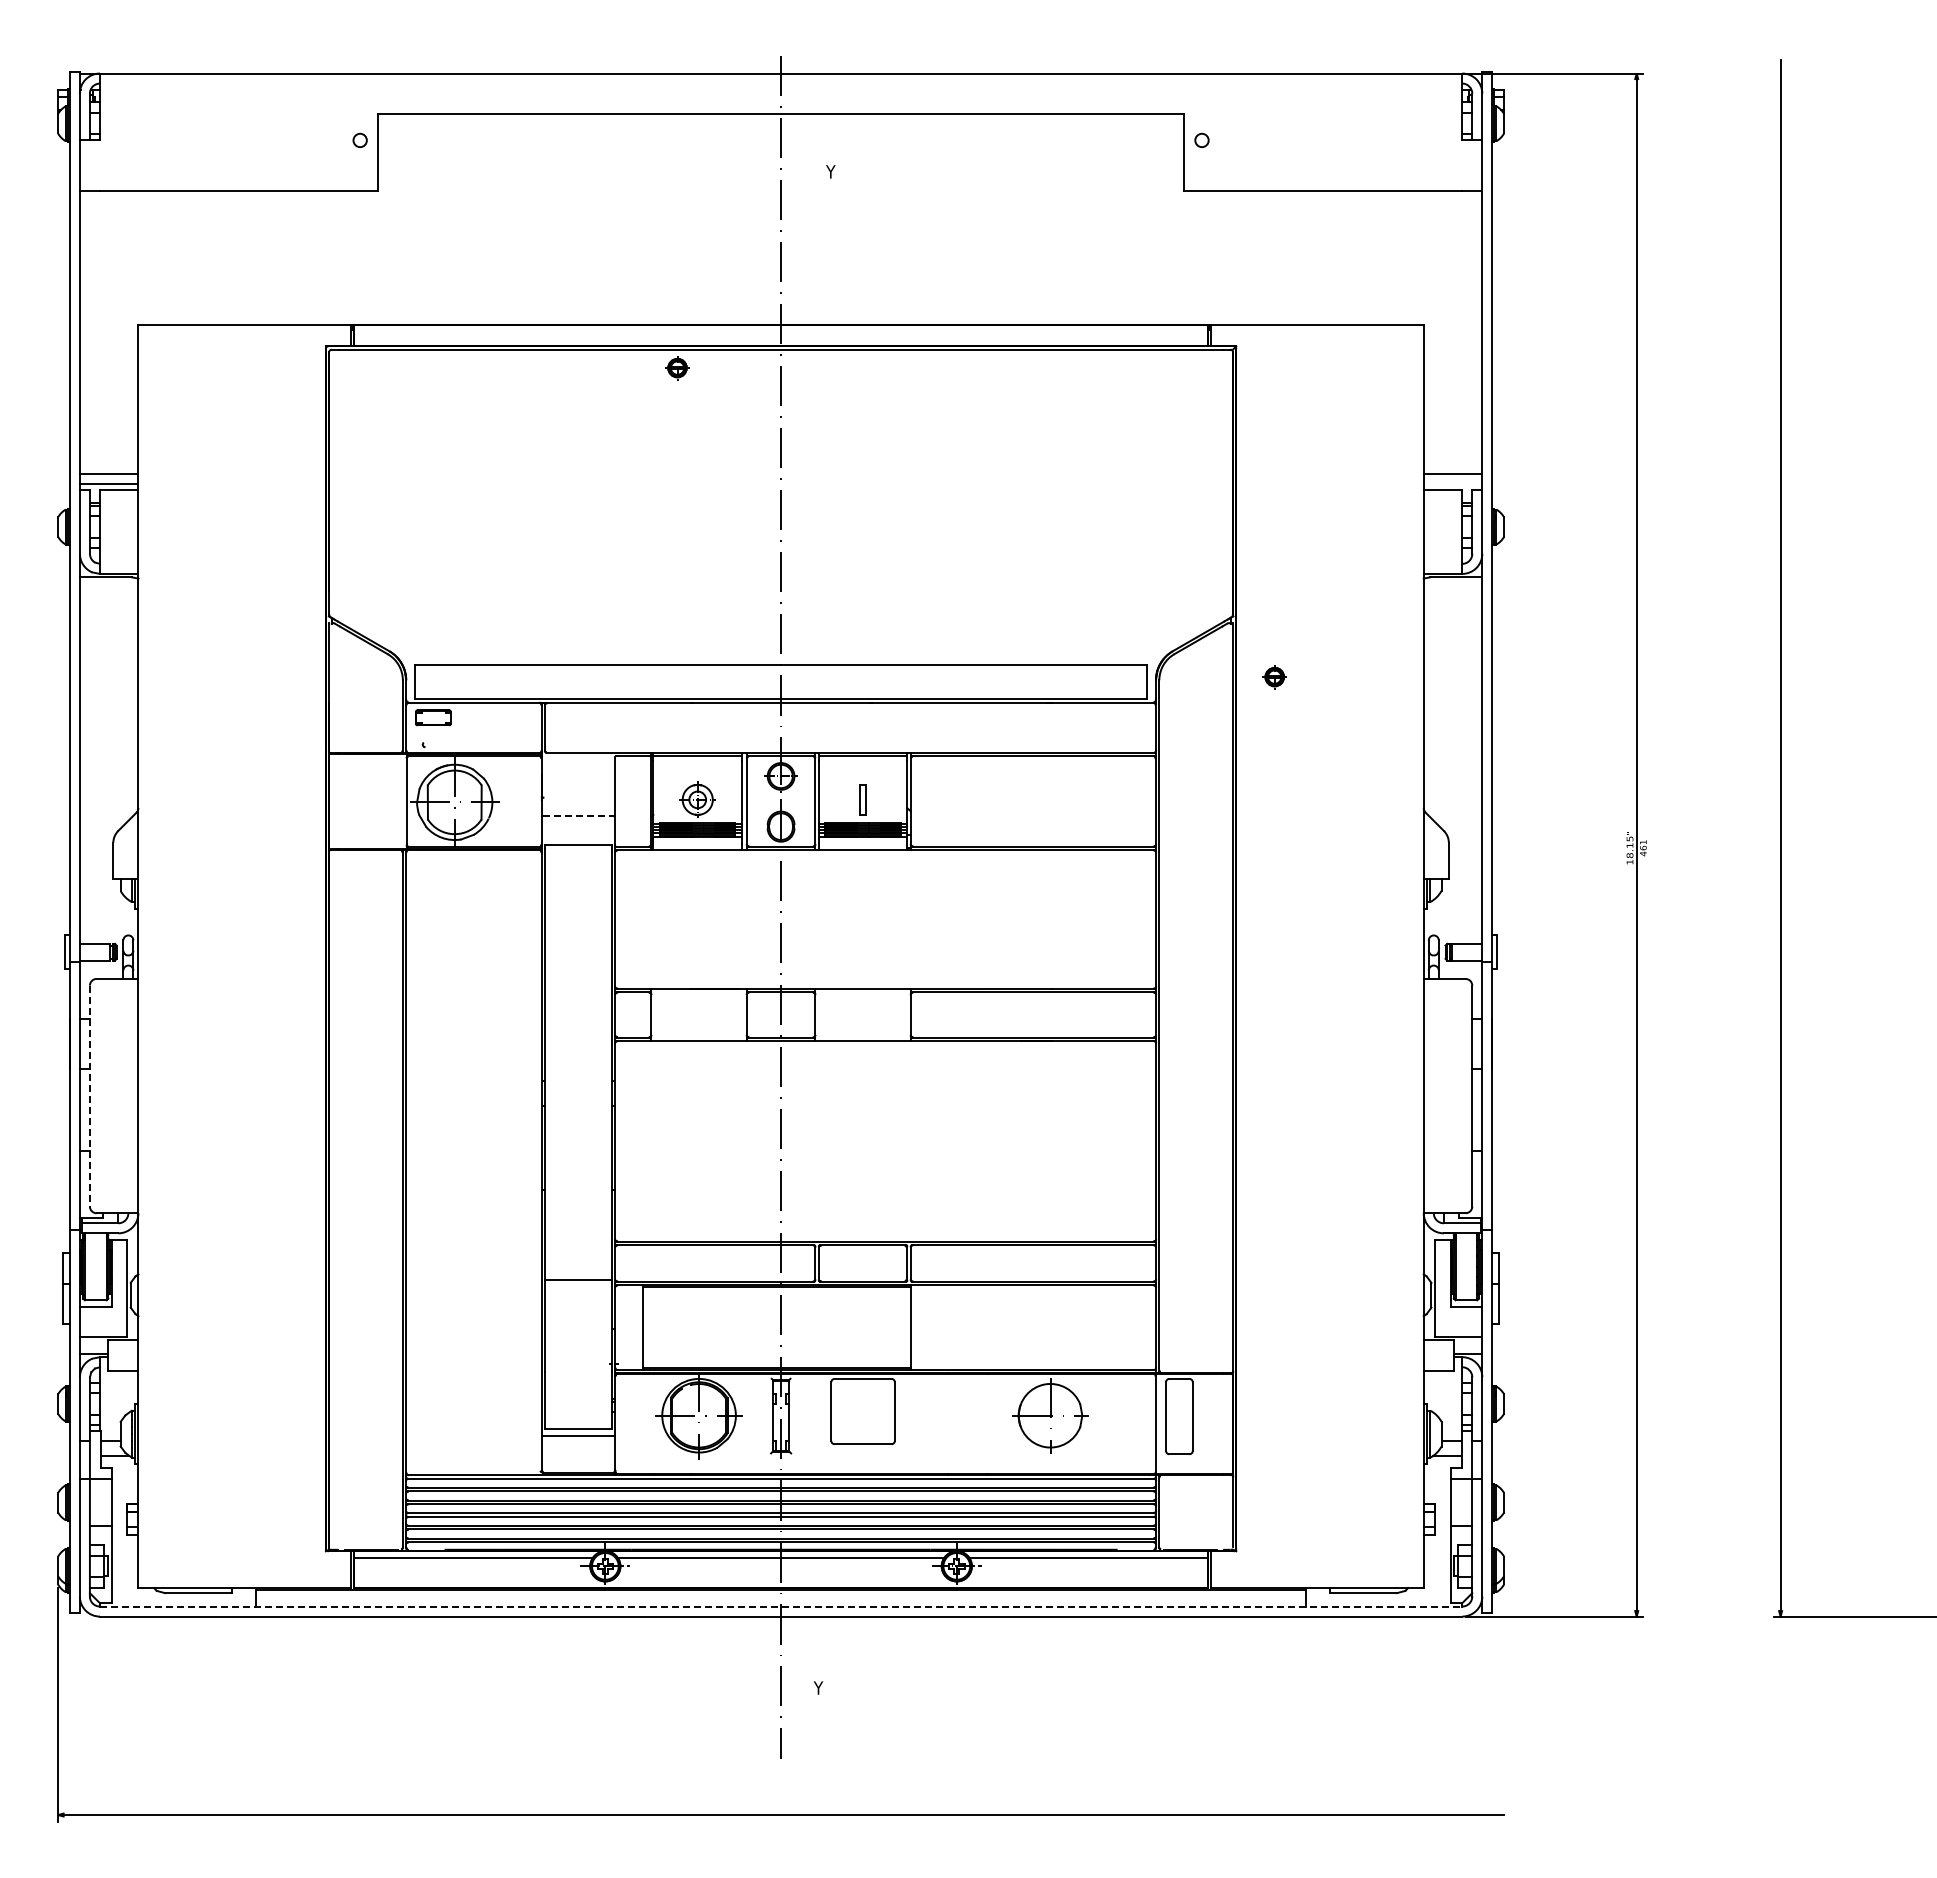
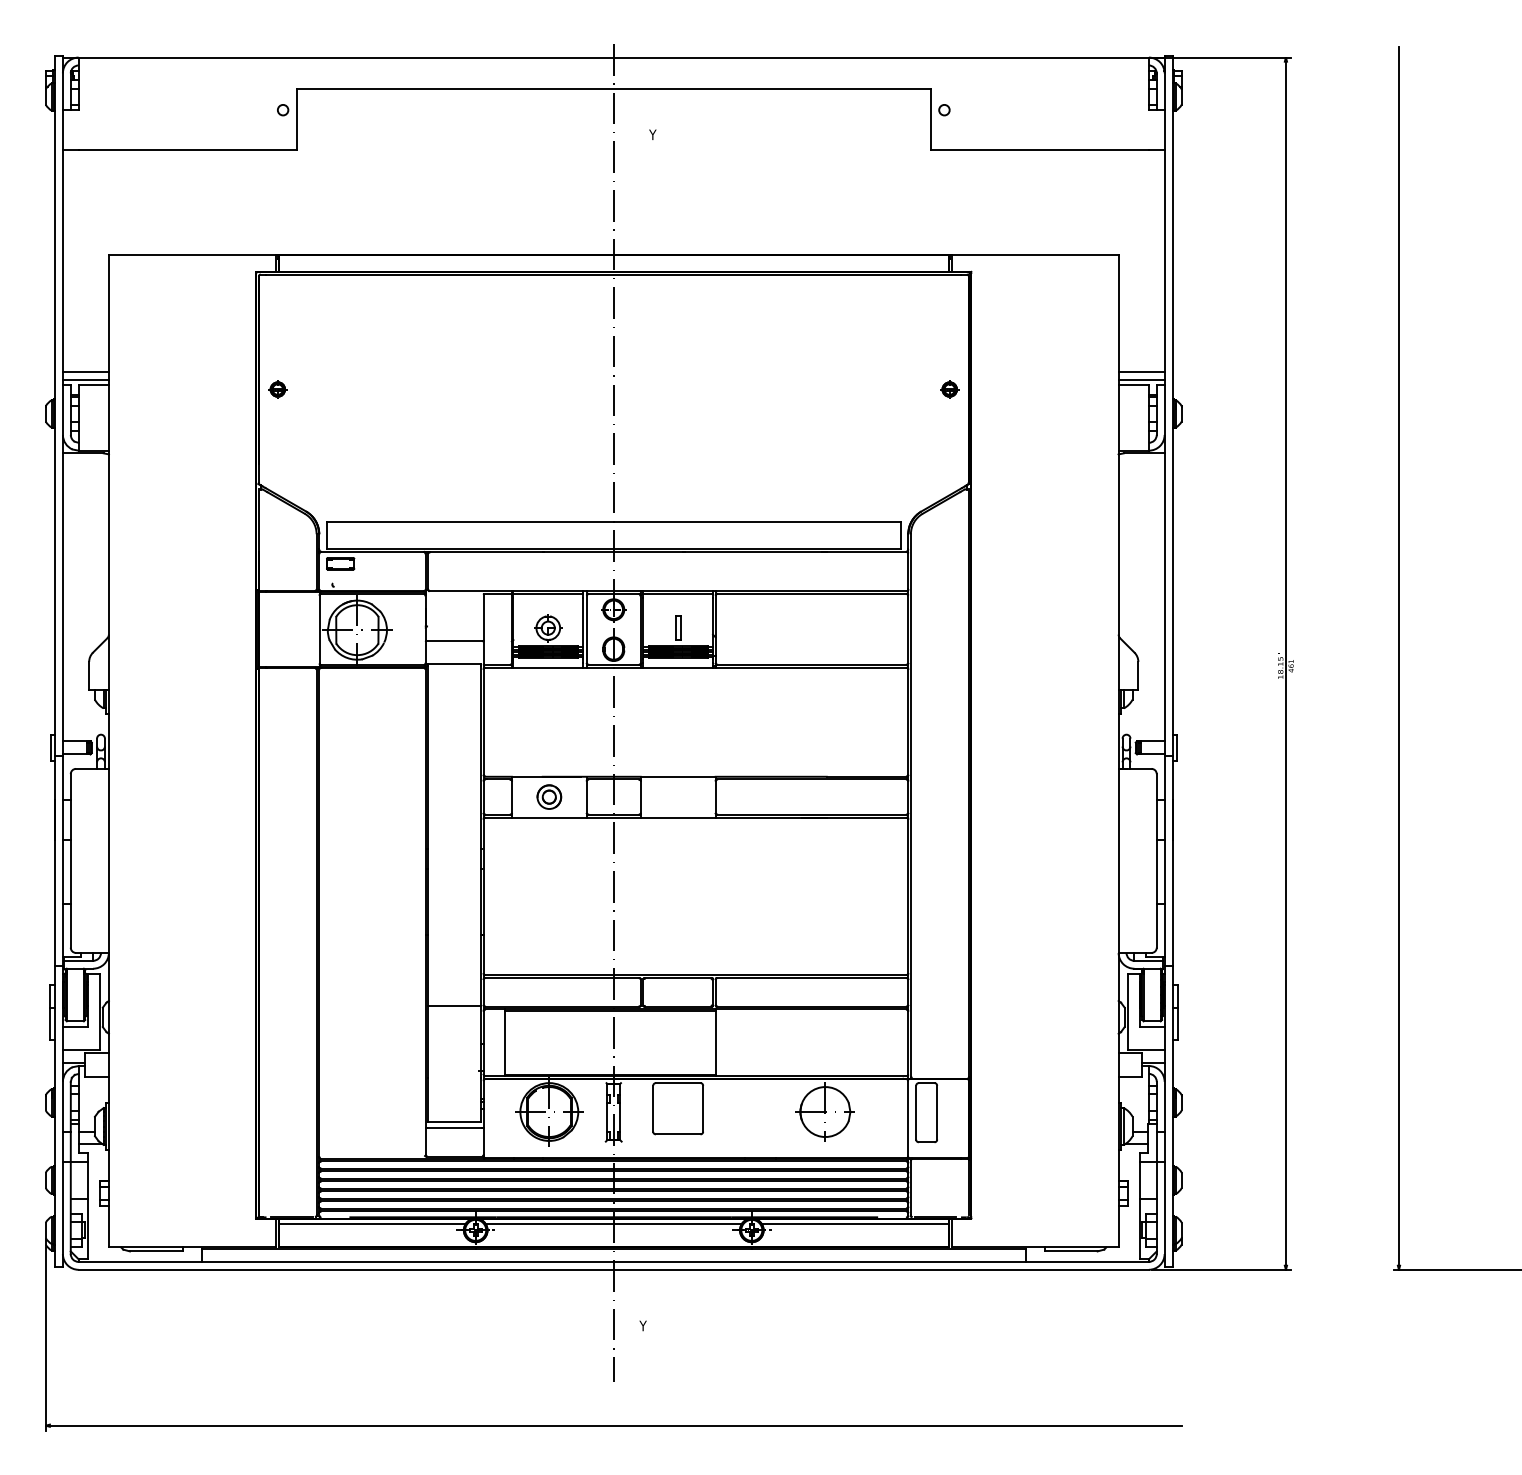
part: (677, 368) -> (277, 389), moved
line: (1452, 483) -> (1141, 379), added
part: (1274, 677) -> (949, 389), moved
line: (579, 815) -> (455, 640), dashed -> solid
part: (699, 1014) -> (549, 796), added
line: (89, 1096) -> (70, 861), dashed -> solid
line: (781, 1606) -> (614, 1261), dashed -> solid

